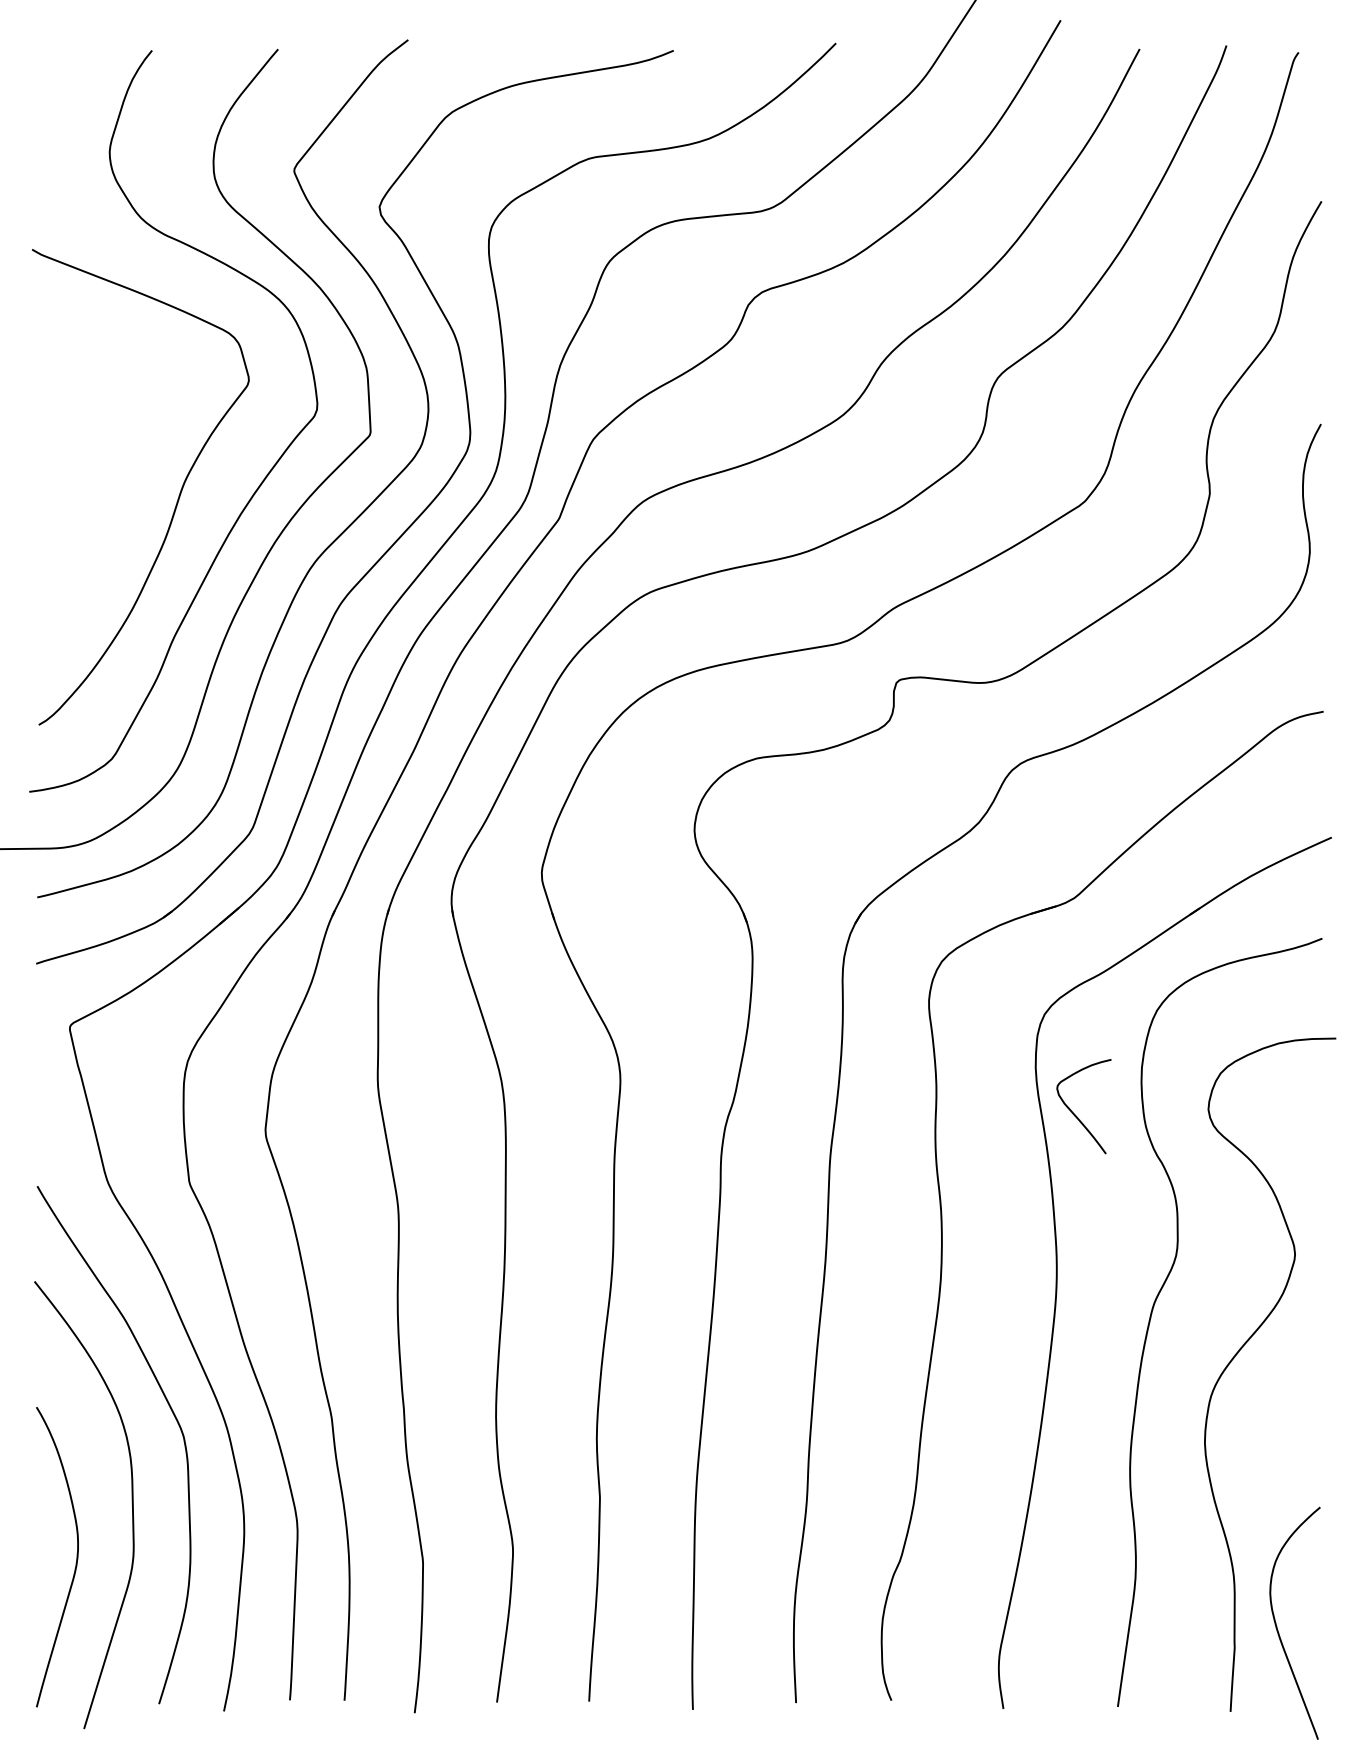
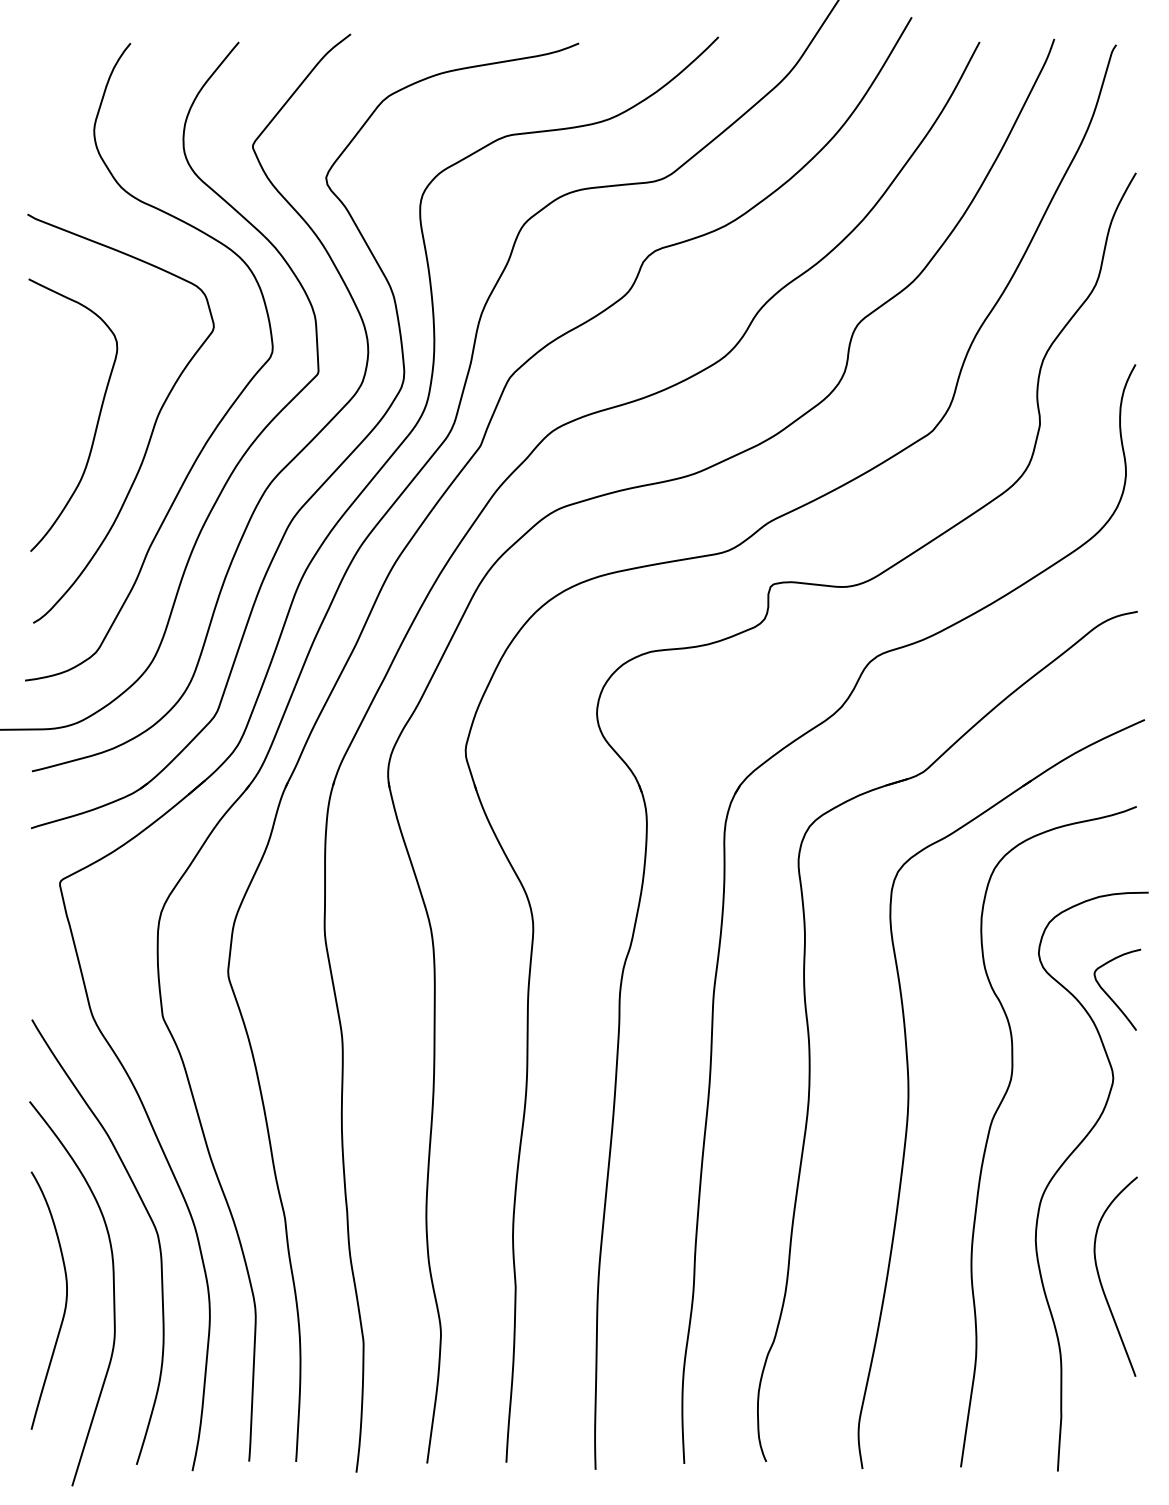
curve: (113, 488) -> (97, 419), added
curve: (1075, 1114) -> (1110, 996), moved
curve: (75, 1563) -> (64, 1306), moved
curve: (1277, 1626) -> (1100, 1279), moved

